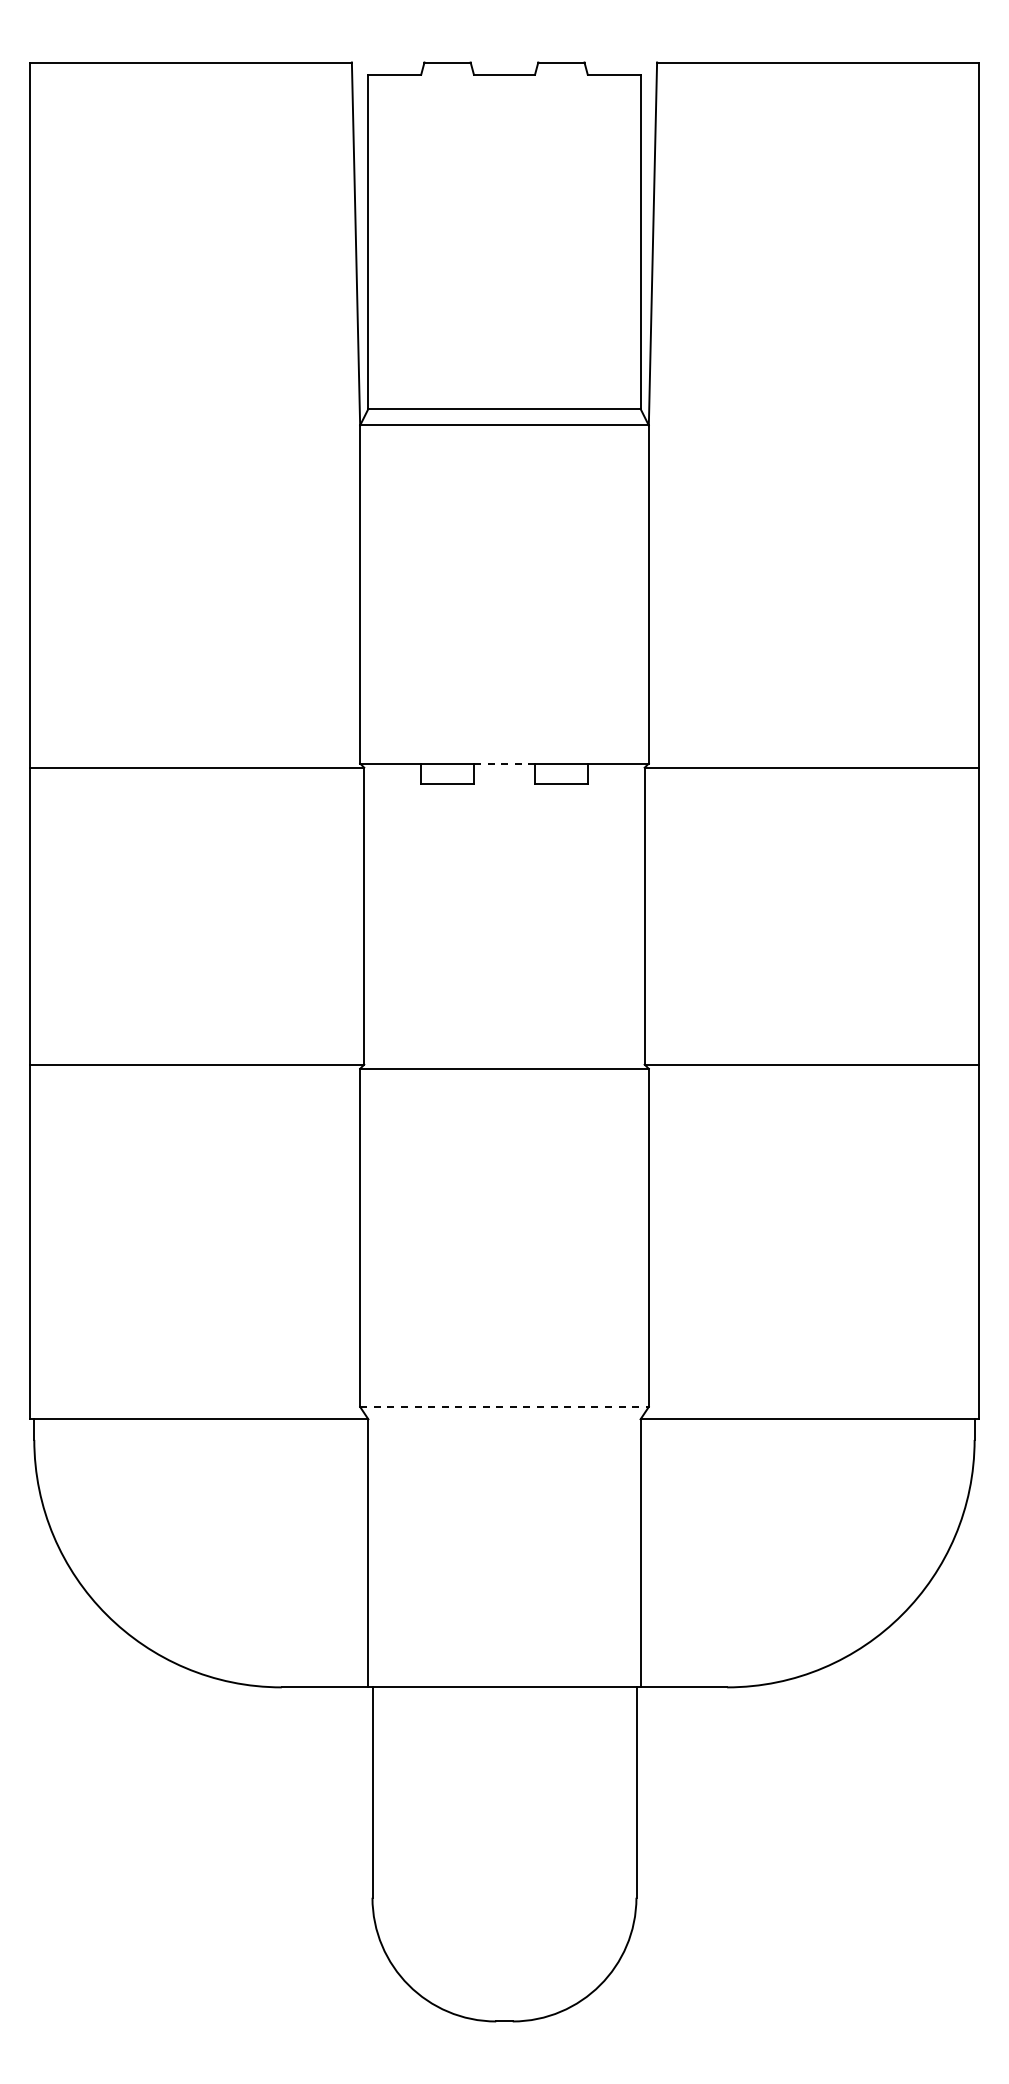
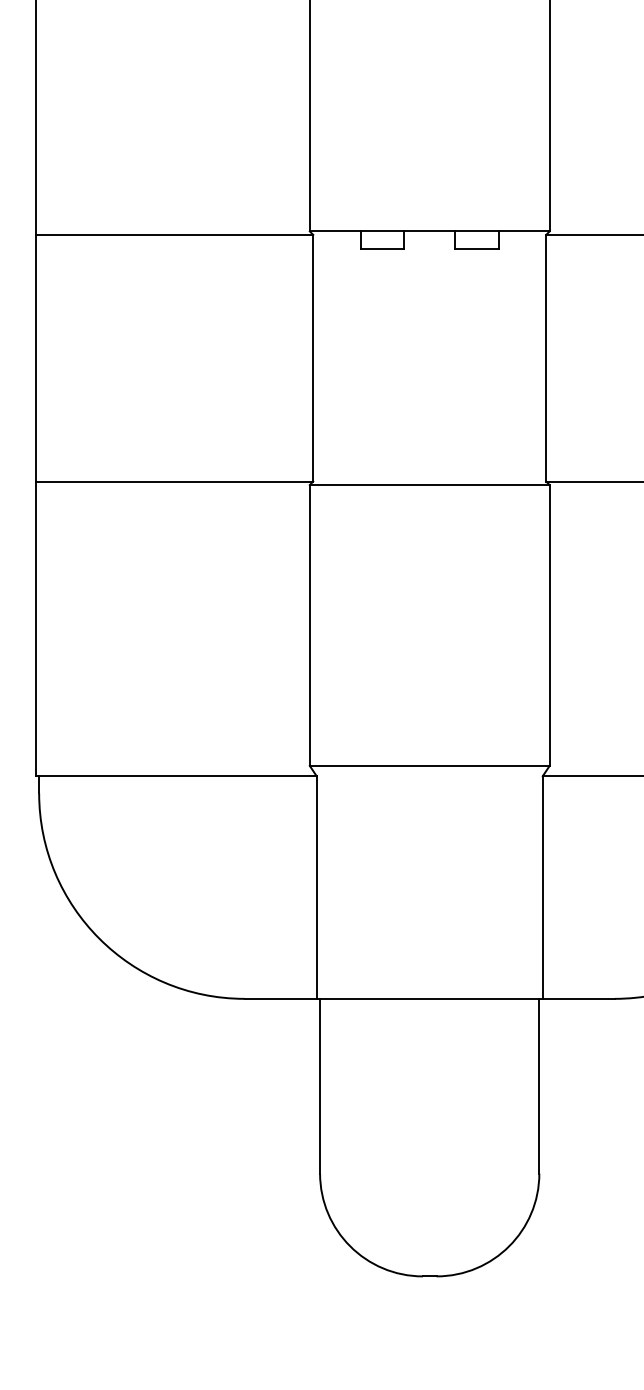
line: (504, 763) -> (429, 231), dashed -> solid
line: (504, 1406) -> (429, 765), dashed -> solid

